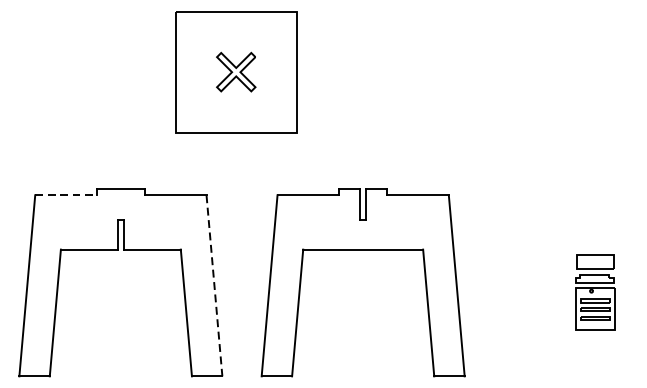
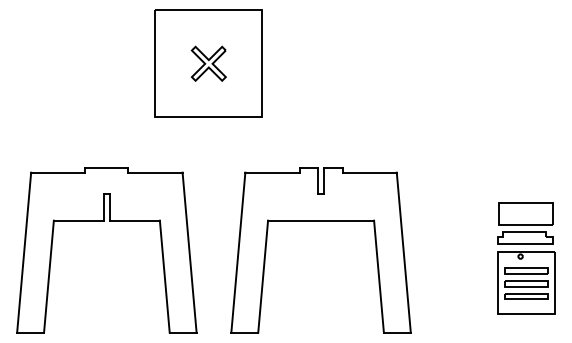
line: (66, 195) -> (58, 172), dashed -> solid
line: (214, 286) -> (189, 253), dashed -> solid
part: (595, 292) -> (526, 258), size x1.67

